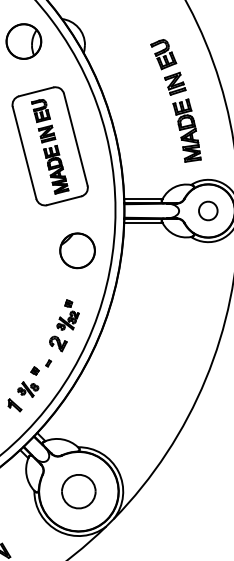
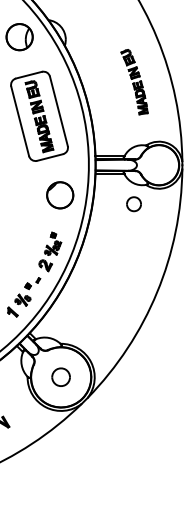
part: (175, 101) -> (134, 82), size x0.7
part: (207, 211) -> (133, 204), moved
part: (77, 490) -> (60, 376), size x0.7

